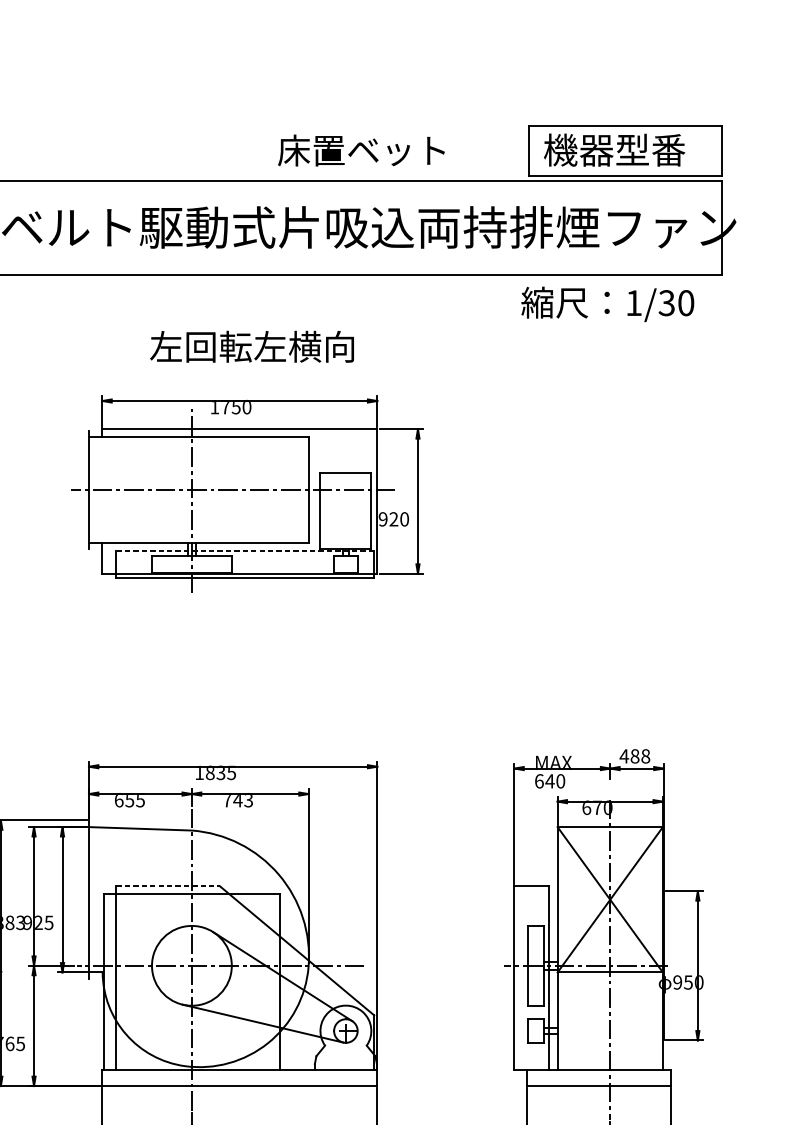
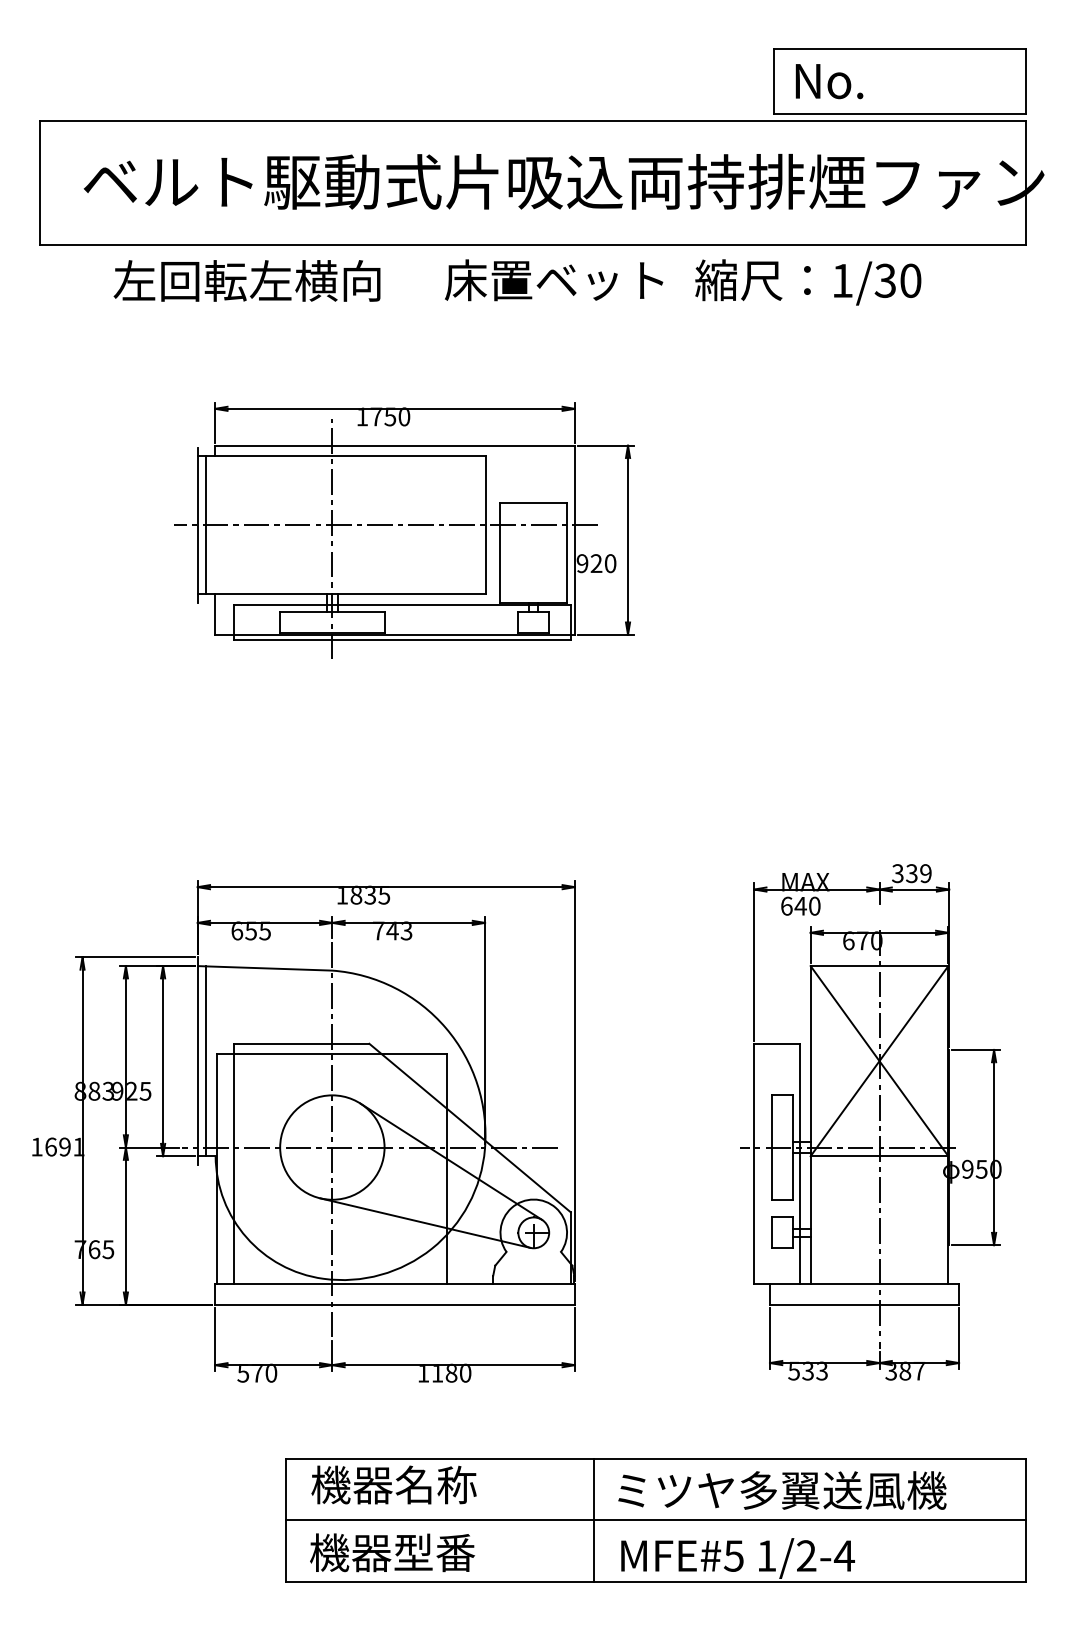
text: (614, 149) -> (884, 80), 機器型番 -> No.
text: (361, 150) -> (554, 280), moved
text: (607, 304) -> (808, 282), moved
text: (251, 346) -> (246, 280), moved
line: (94, 490) -> (205, 525), added
line: (245, 550) -> (402, 604), dashed -> solid
text: (634, 756) -> (911, 873), 488 -> 339
line: (168, 886) -> (301, 1043), dashed -> solid
line: (94, 900) -> (205, 1061), added

